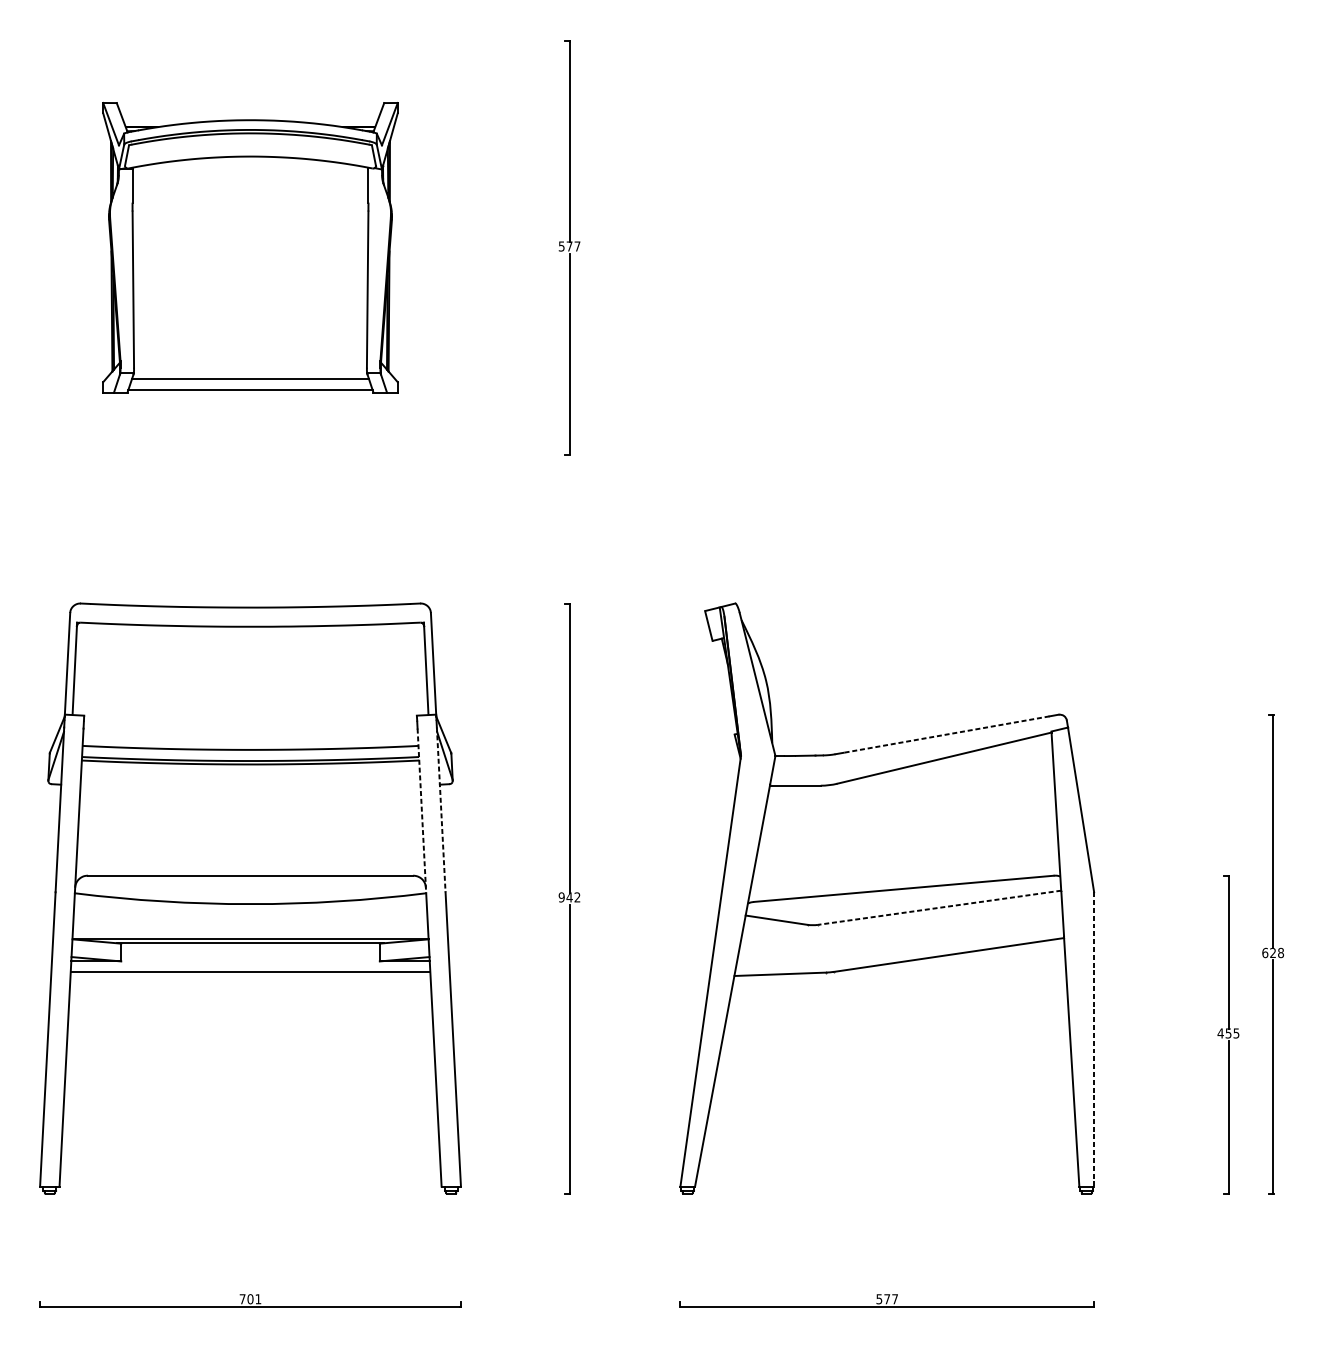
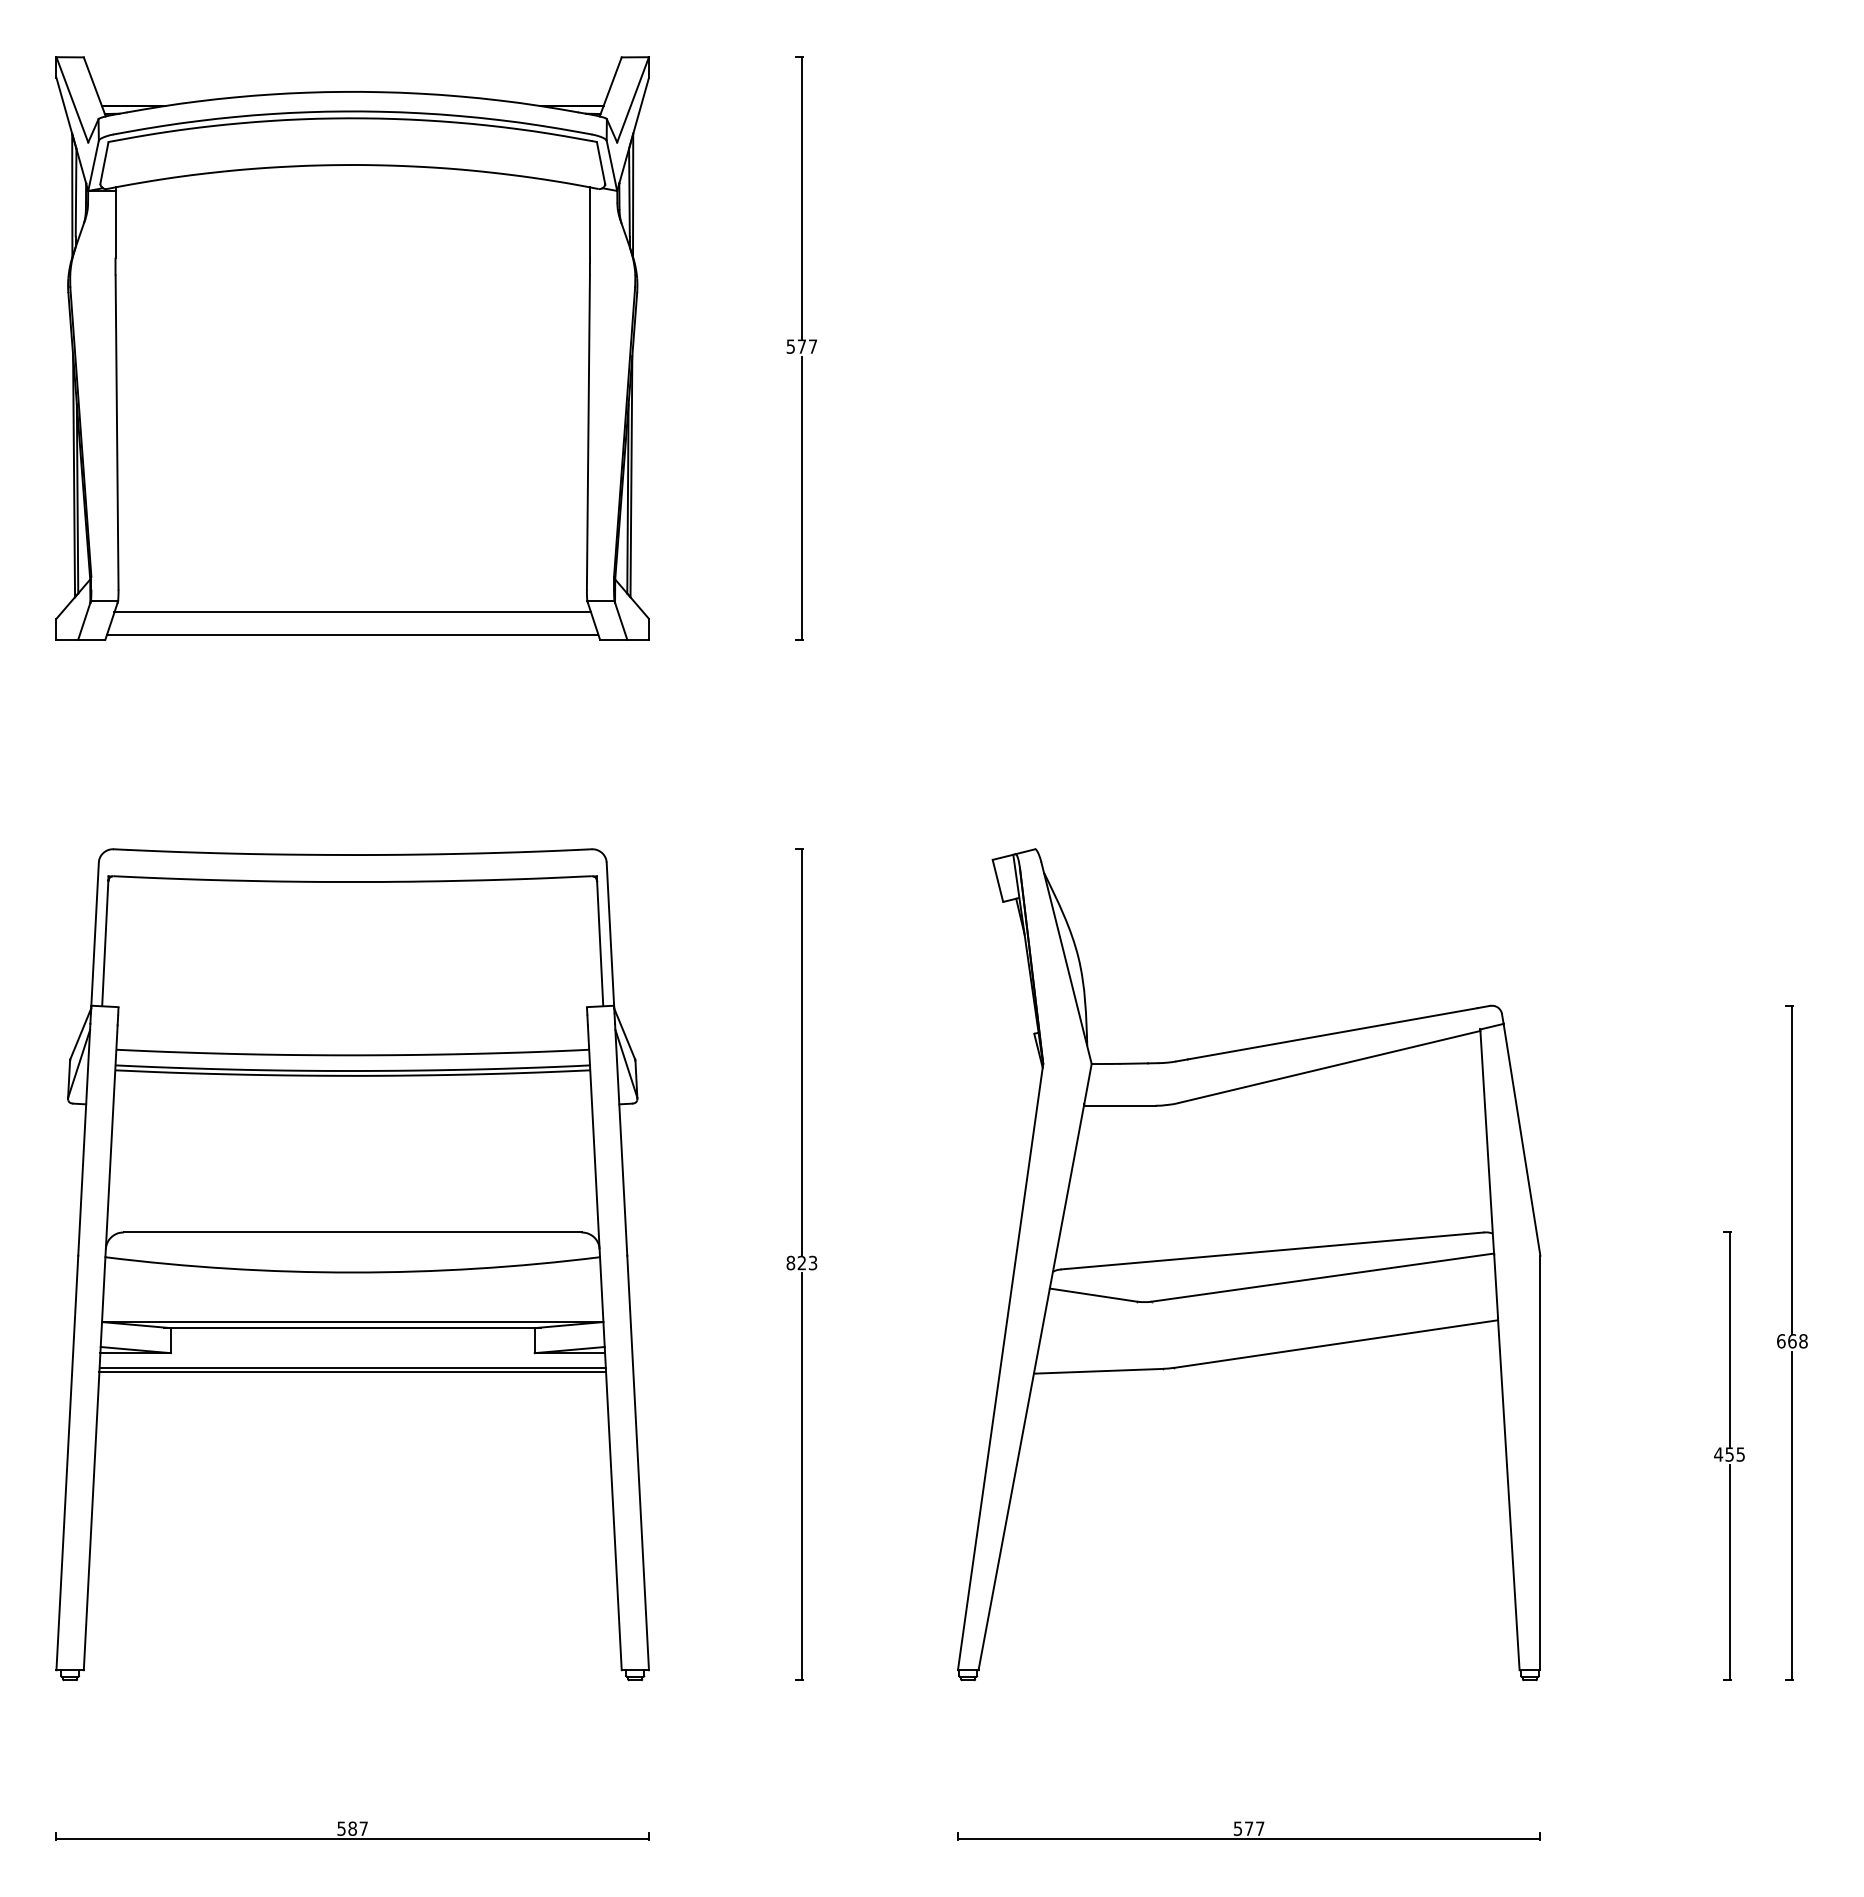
part: (250, 247) -> (352, 348), size x1.43
line: (946, 734) -> (1332, 1033), dashed -> solid
line: (441, 810) -> (621, 1140), dashed -> solid
line: (422, 811) -> (594, 1141), dashed -> solid
text: (569, 897) -> (801, 1262), 942 -> 823
line: (939, 907) -> (1322, 1277), dashed -> solid
text: (1273, 953) -> (1792, 1341), 628 -> 668
line: (250, 974) -> (352, 1371), added
line: (1094, 1039) -> (1540, 1463), dashed -> solid
text: (250, 1299) -> (352, 1828), 701 -> 587

